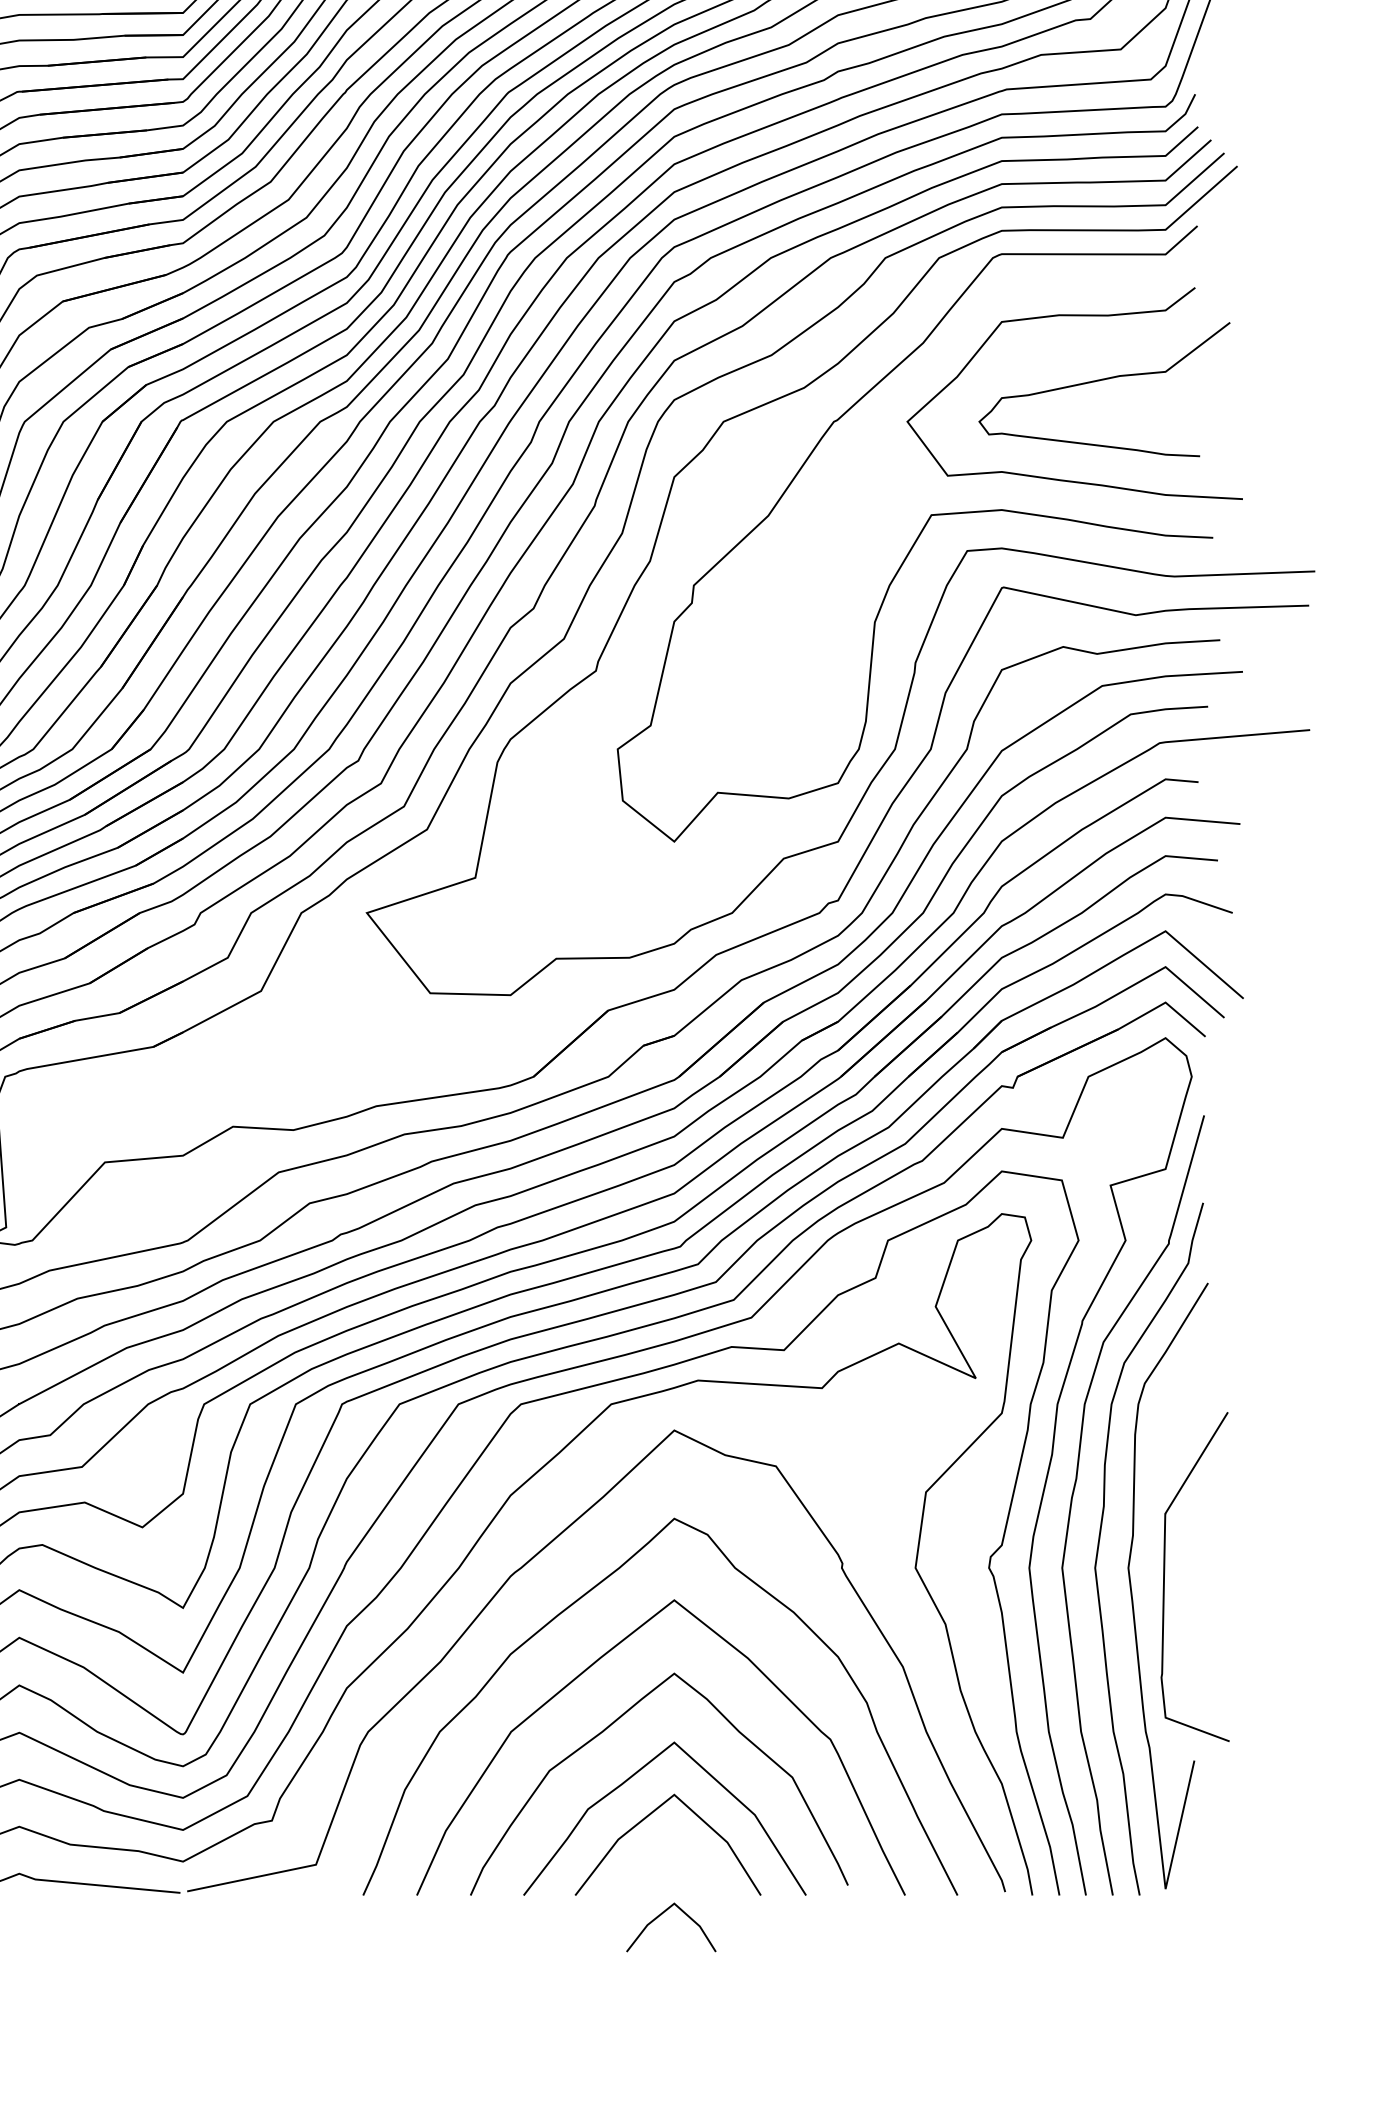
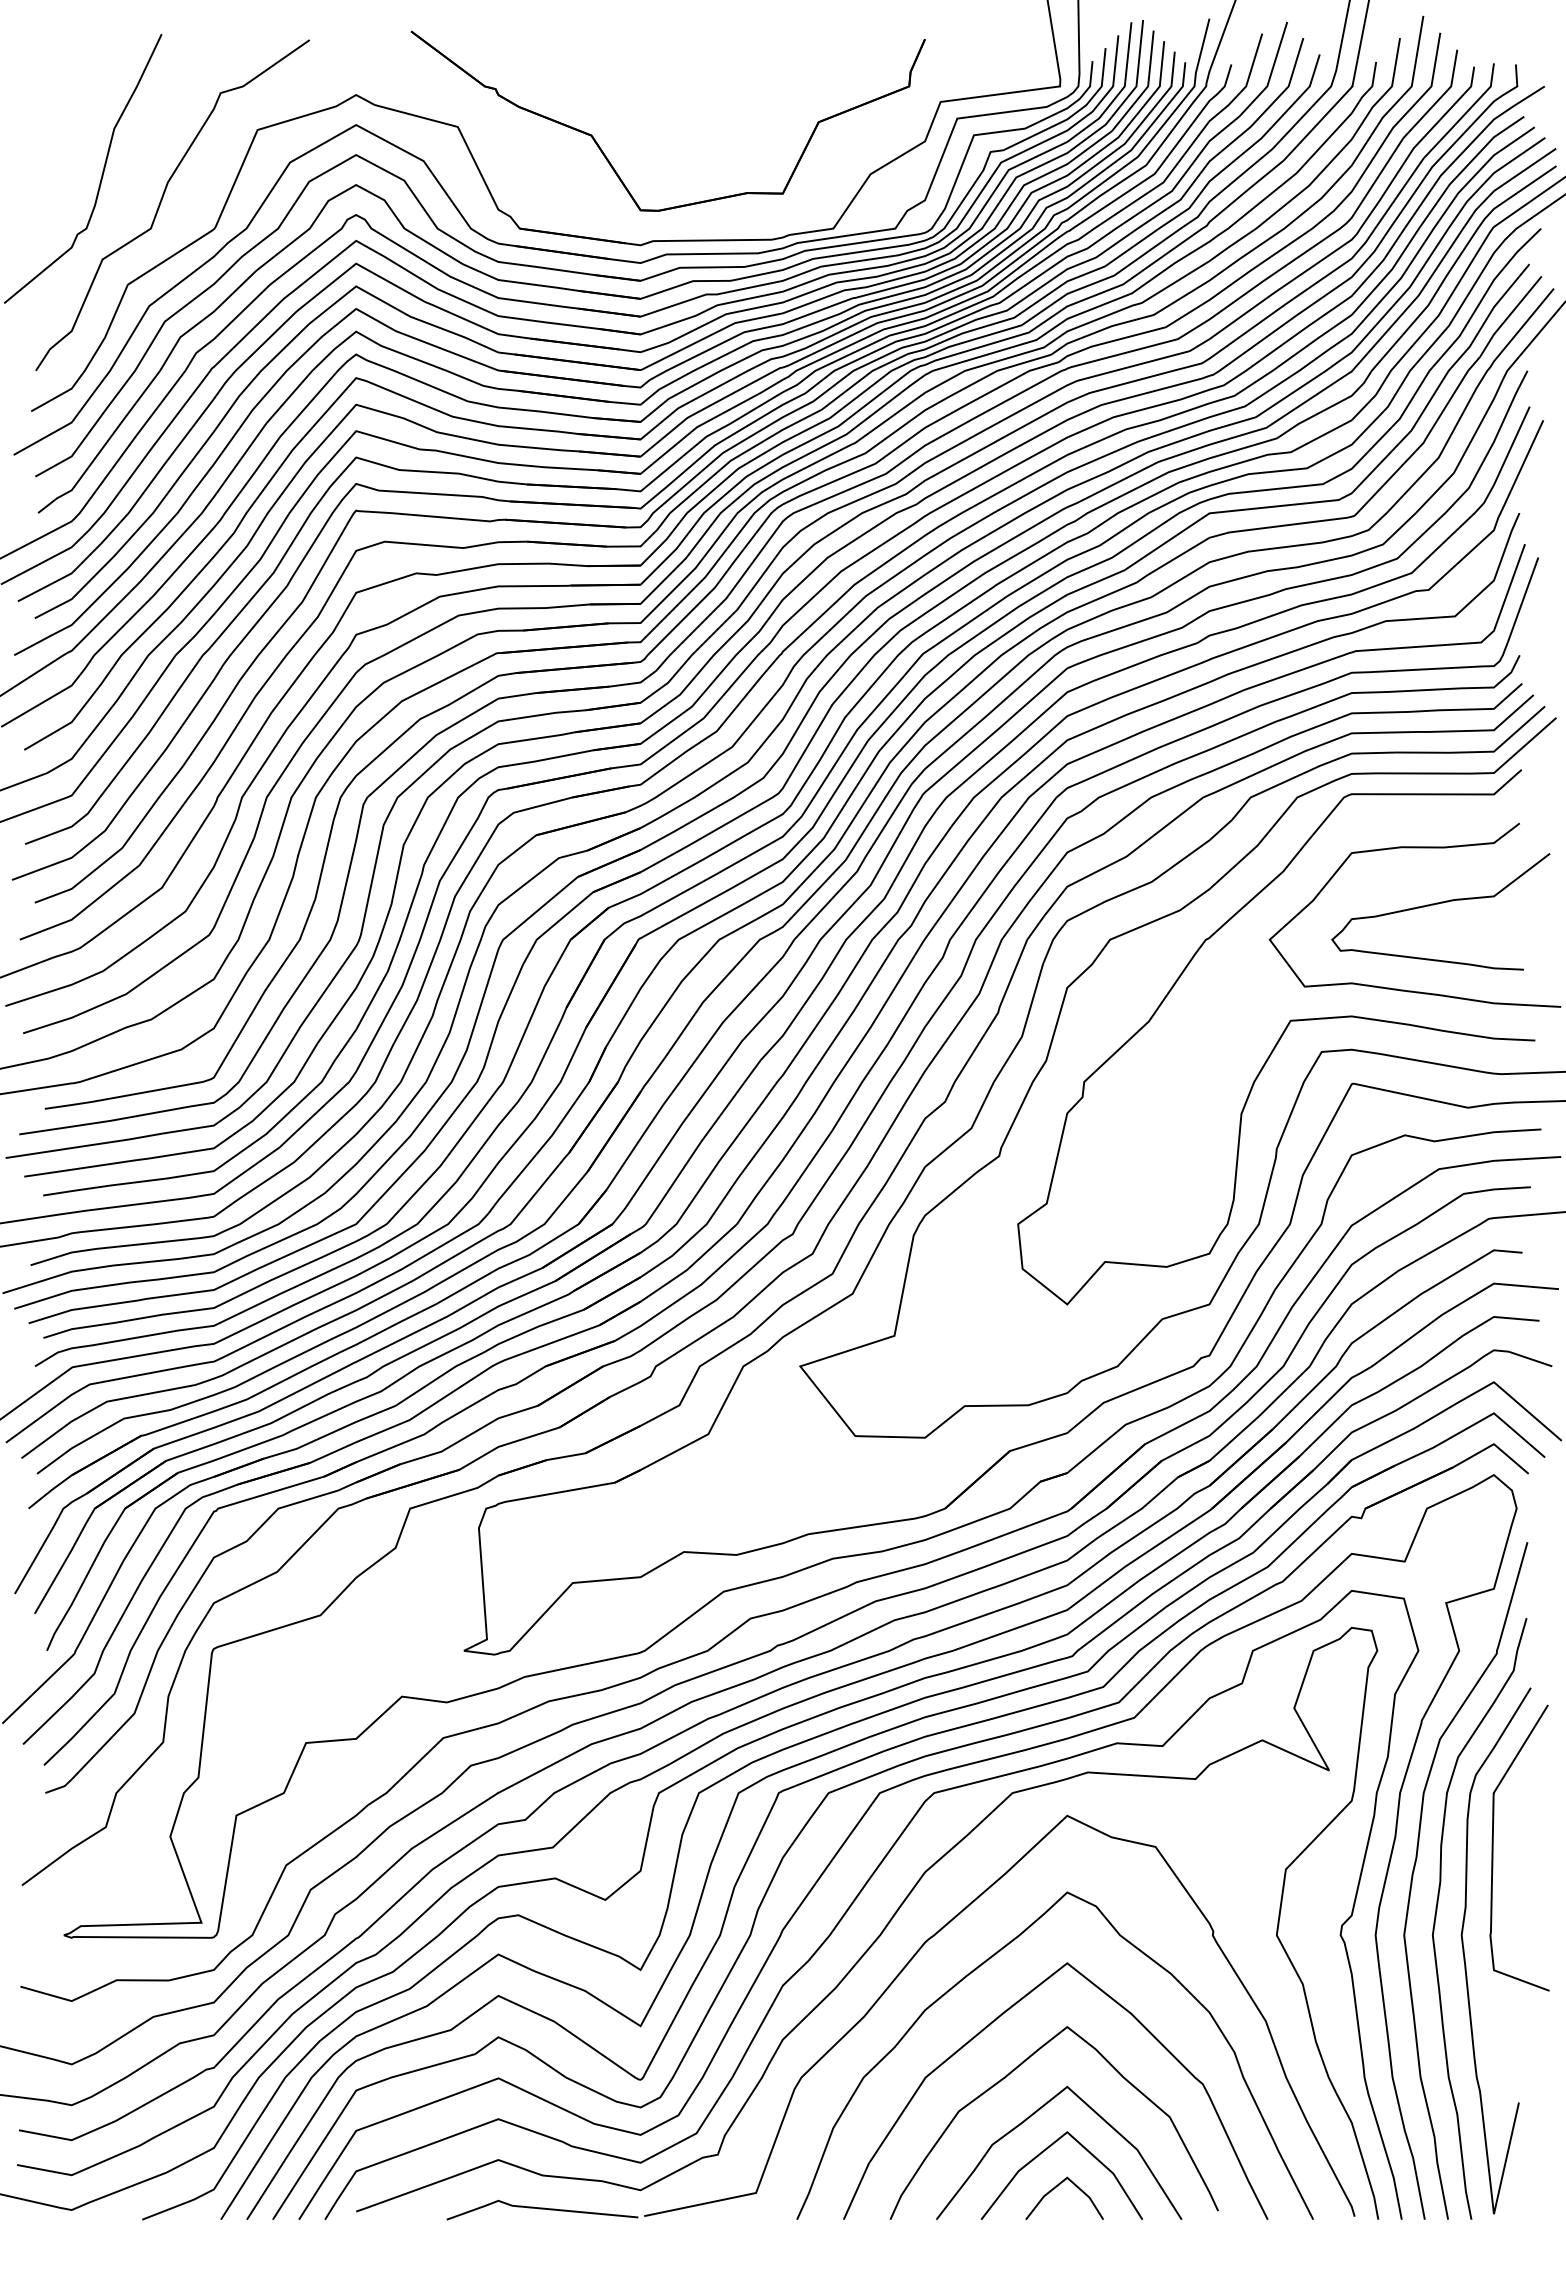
curve: (1165, 1576) -> (1493, 1847), moved
line: (660, 1915) -> (1055, 2188), moved

